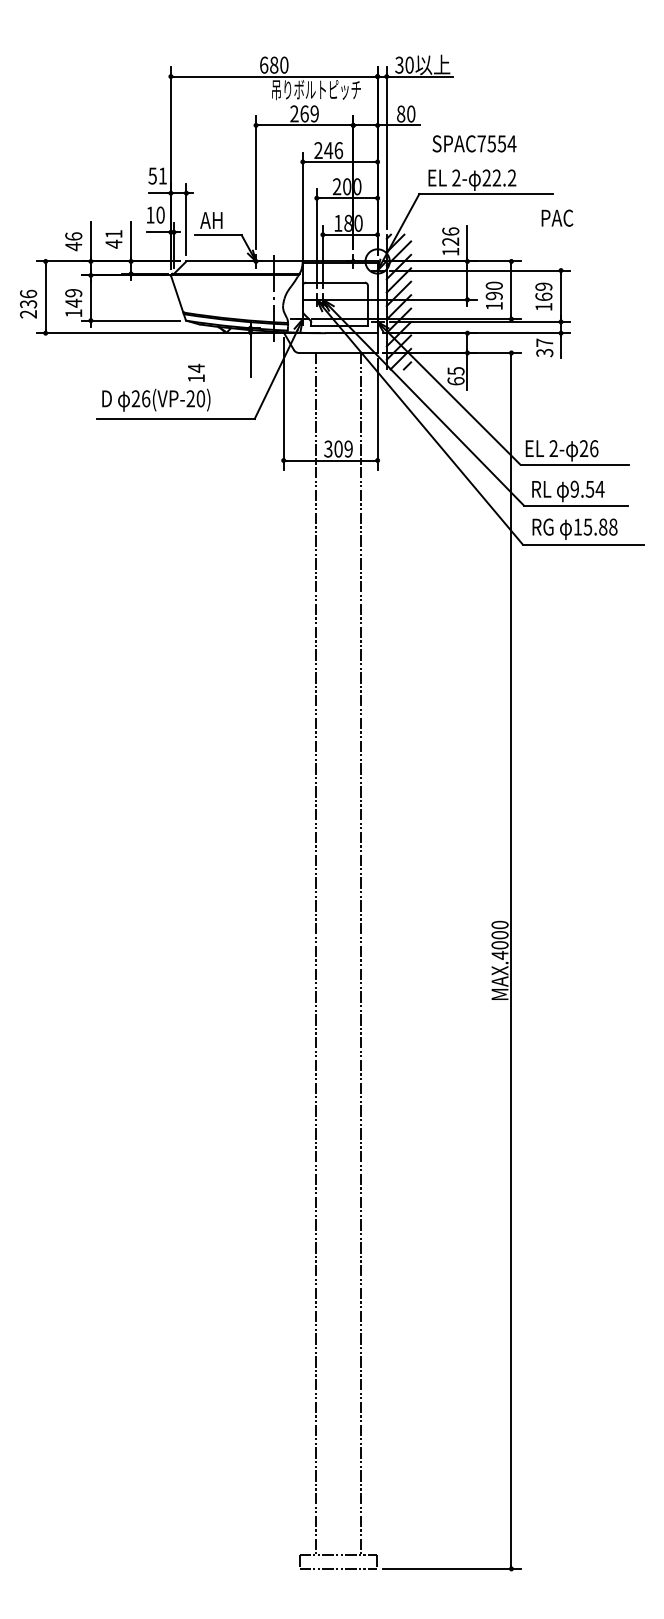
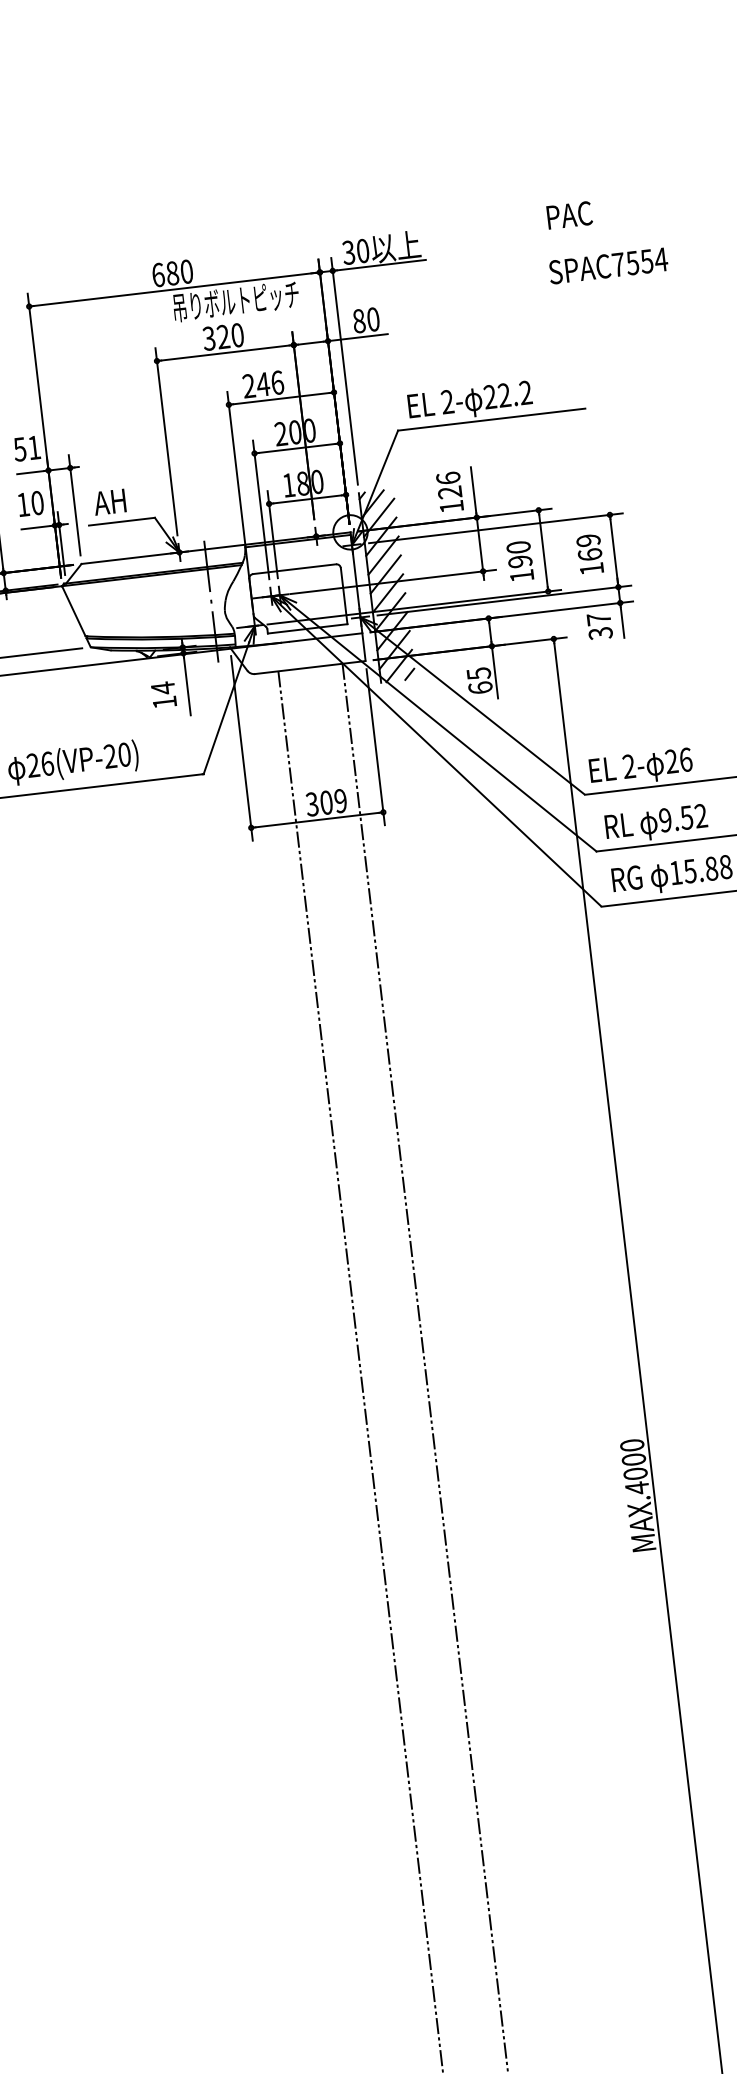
text: (304, 113) -> (223, 336), 269 -> 320
text: (474, 143) -> (608, 265), moved
text: (557, 217) -> (569, 214), moved
text: (196, 372) -> (163, 694), moved
text: (599, 488) -> (700, 815), 9.54 -> 9.52

